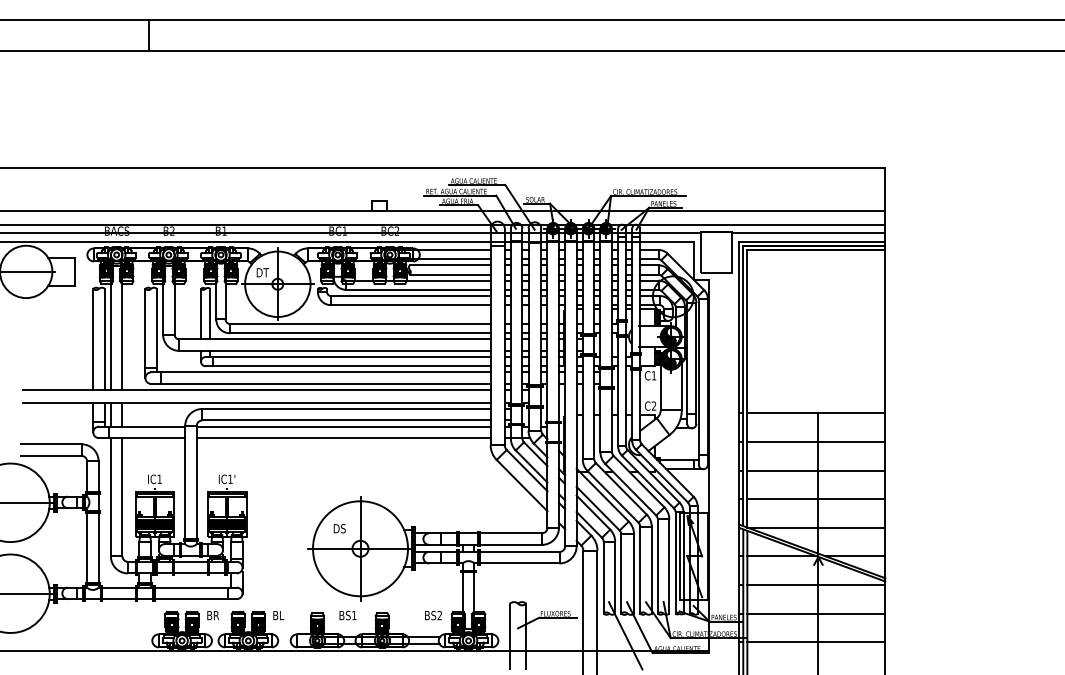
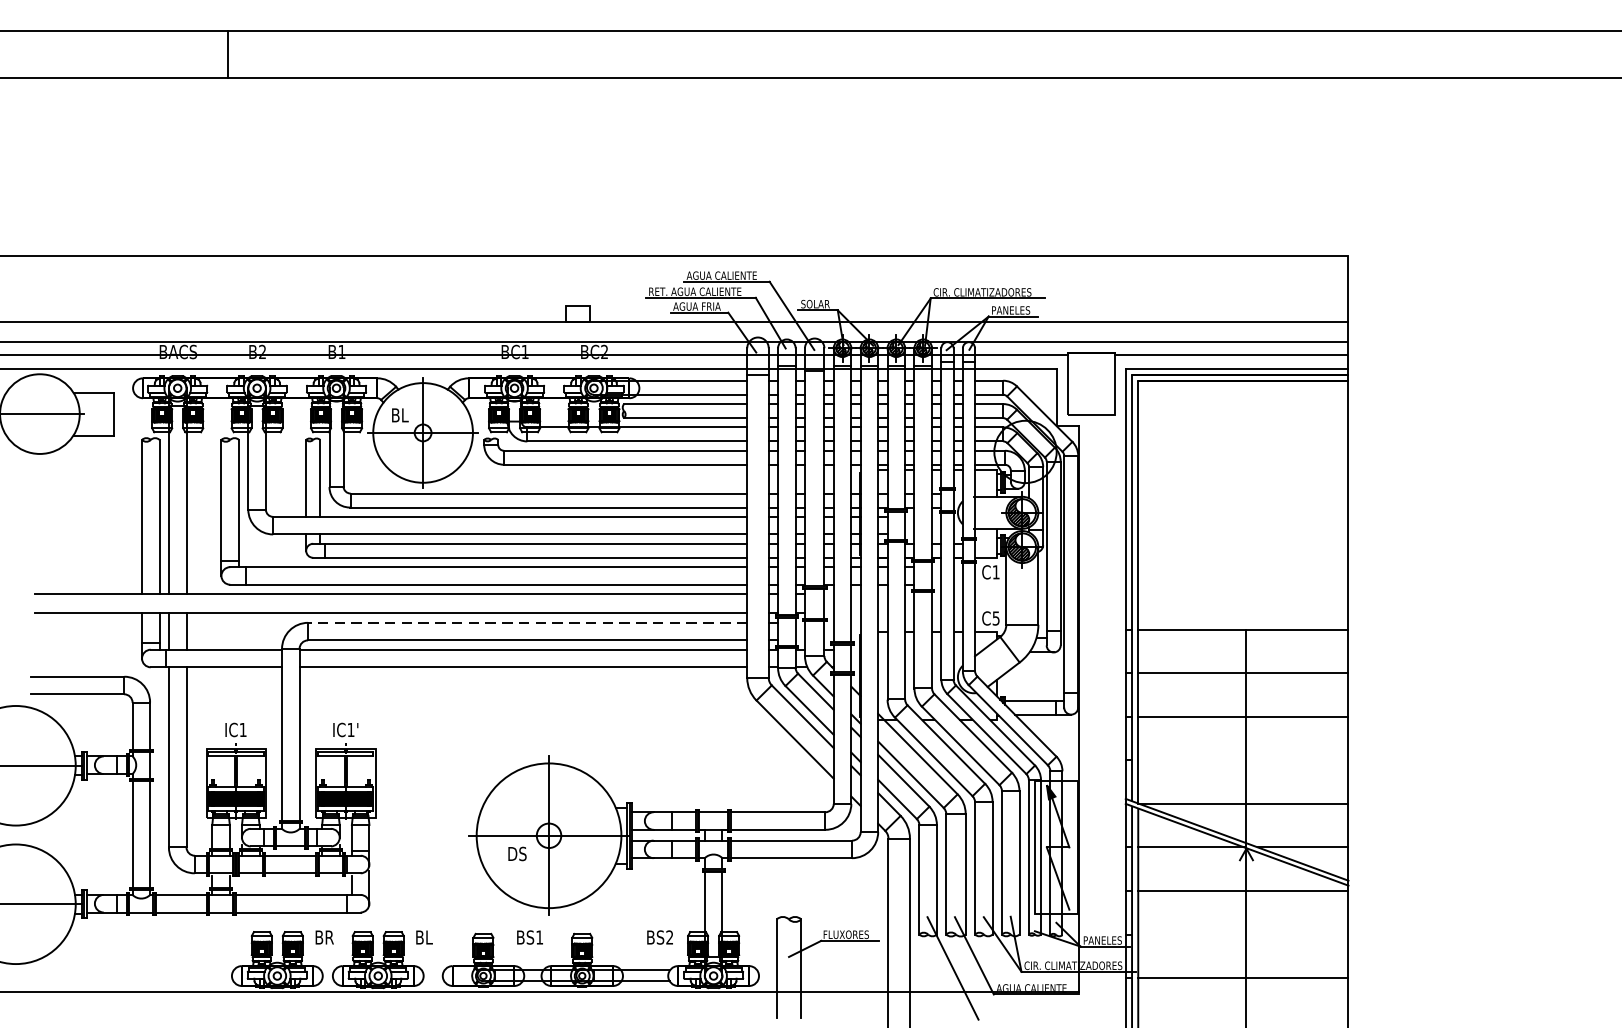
text: (262, 272) -> (399, 414), DT -> BL
text: (653, 405) -> (995, 617), C2 -> C5
line: (346, 408) -> (527, 622), solid -> dashed
line: (816, 499) -> (1243, 760), removed
text: (339, 528) -> (517, 853), moved
line: (816, 613) -> (1243, 934), removed

